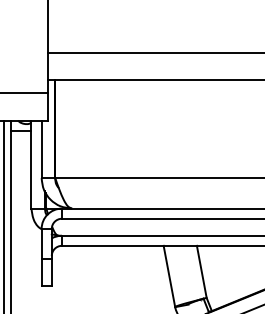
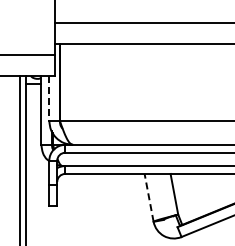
line: (41, 150) -> (49, 99), solid -> dashed
line: (169, 275) -> (149, 197), solid -> dashed

